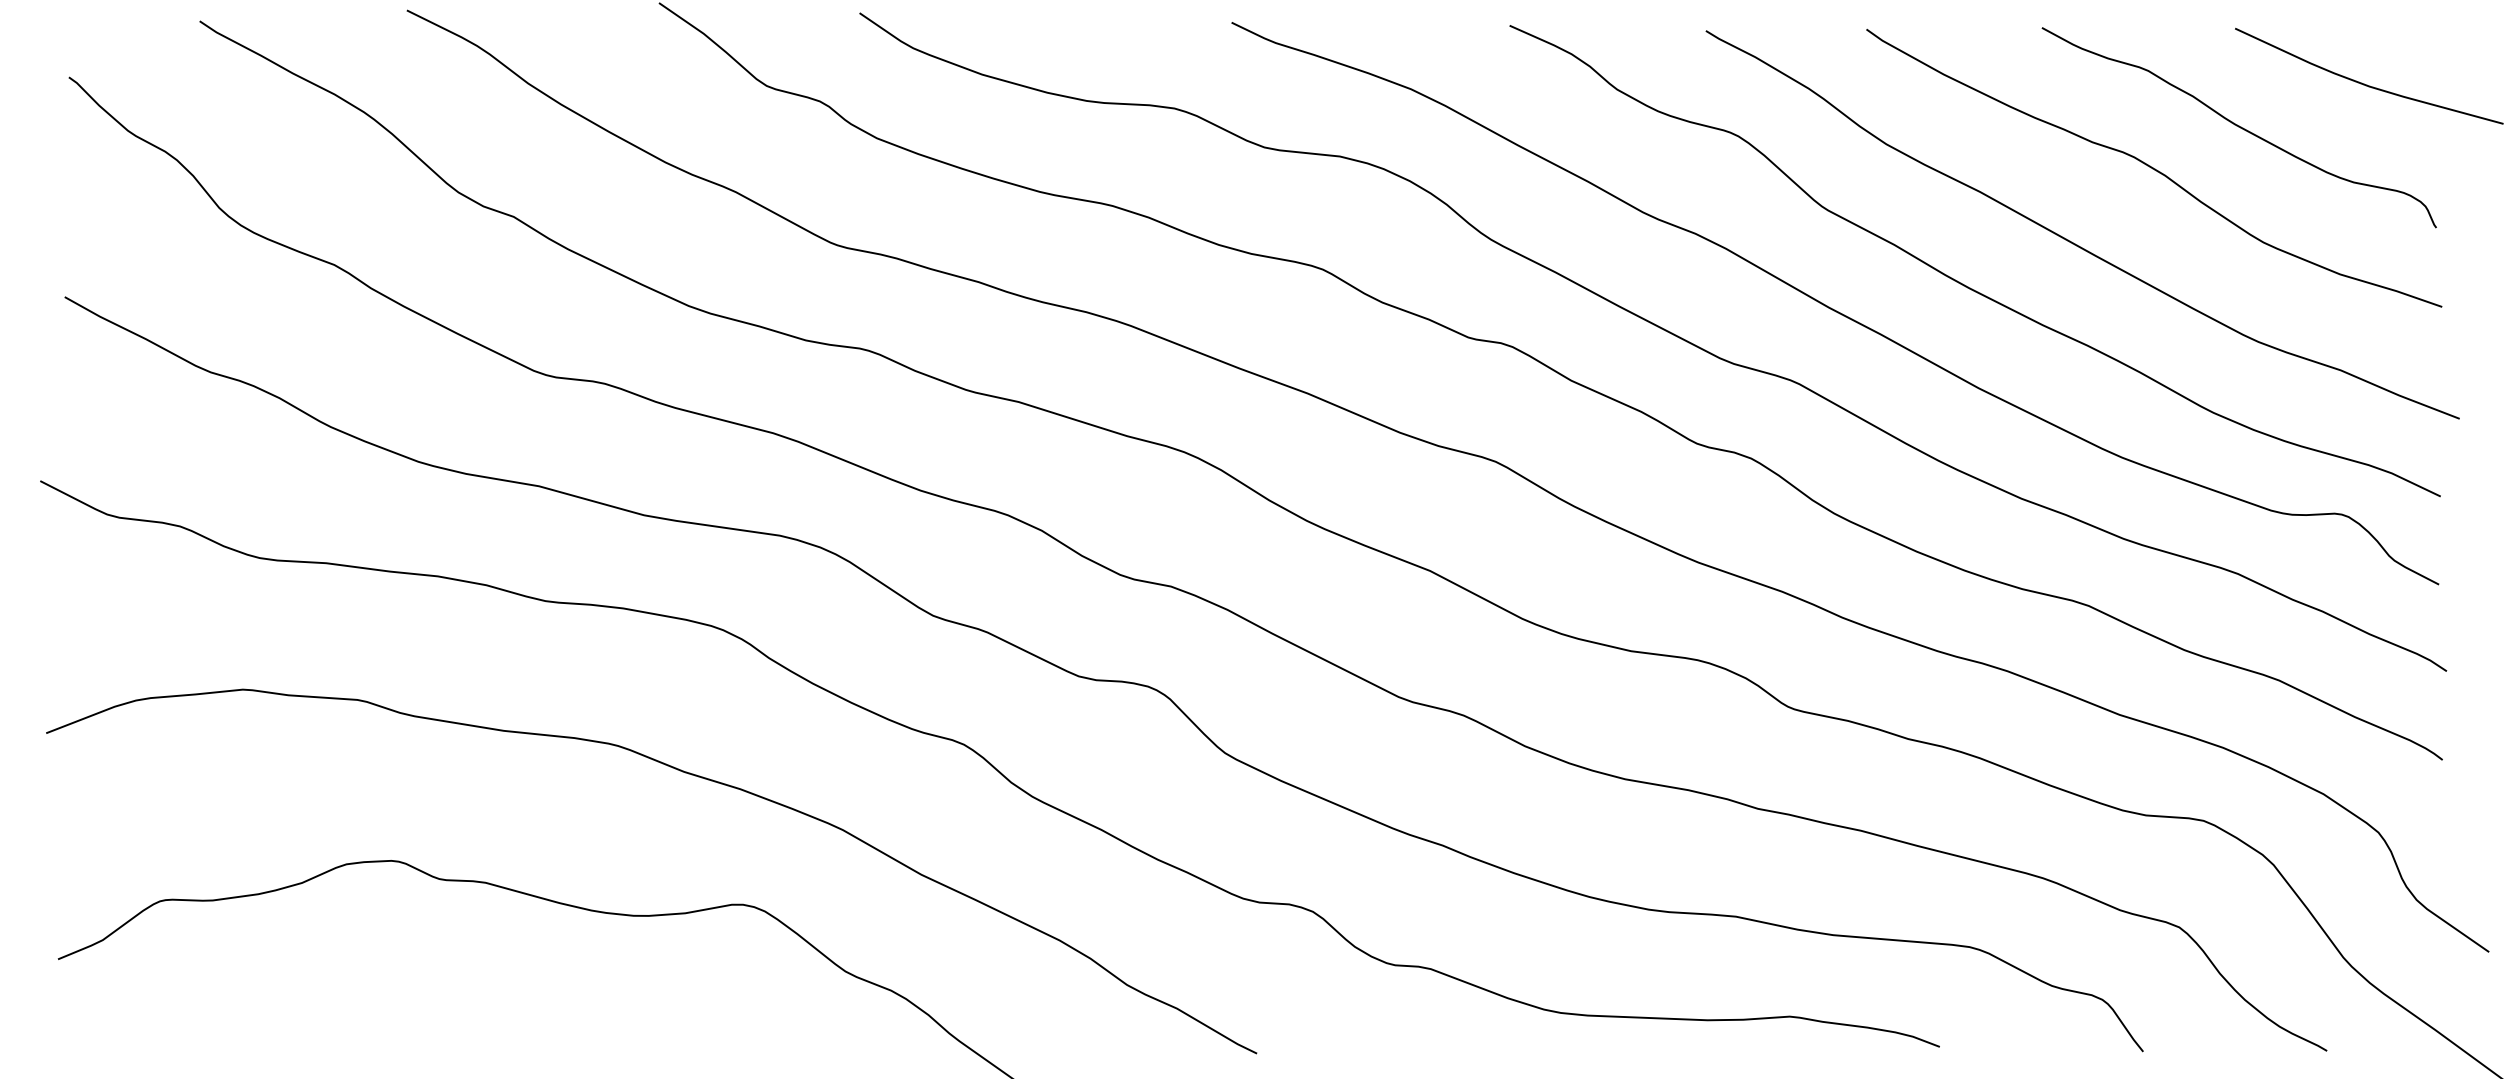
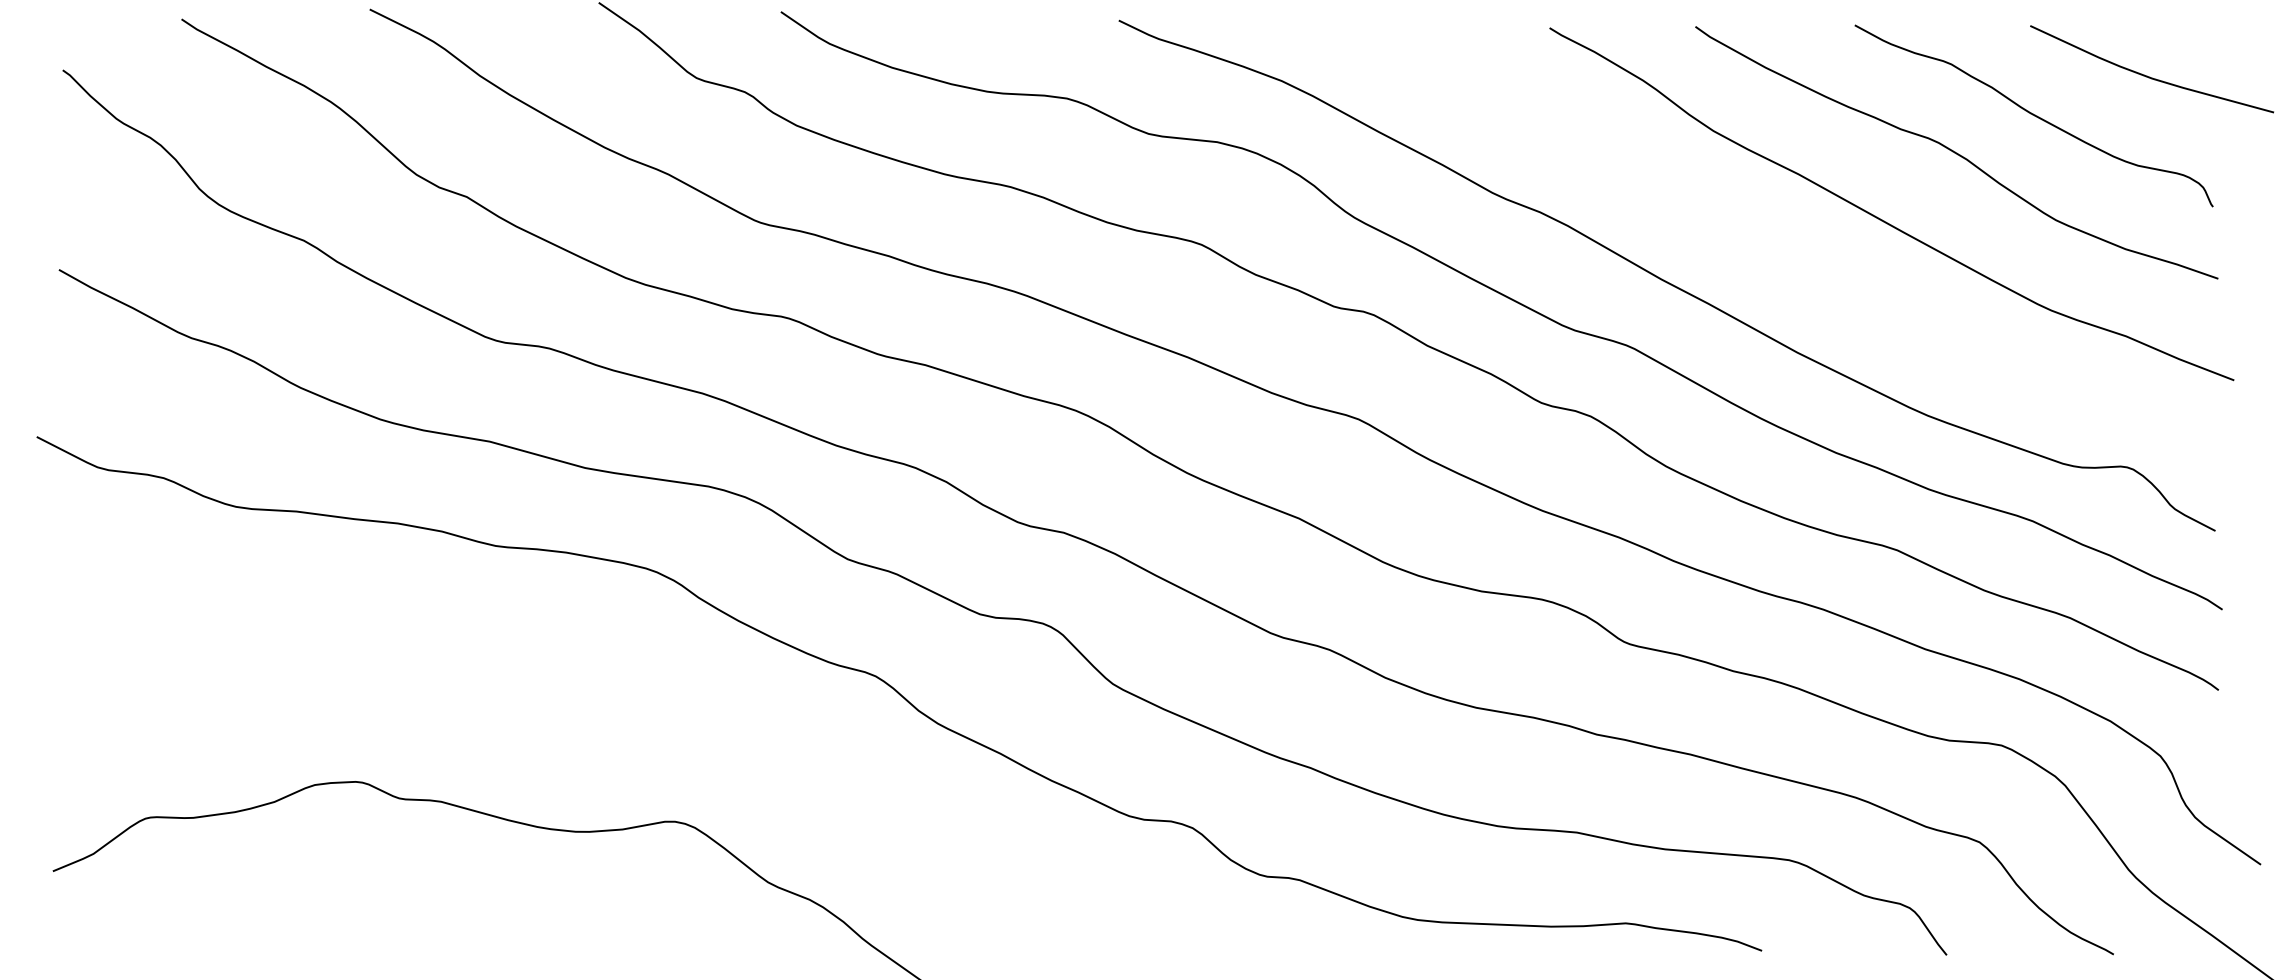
curve: (1963, 283) -> (1783, 257), removed
curve: (685, 773) -> (622, 702), removed

